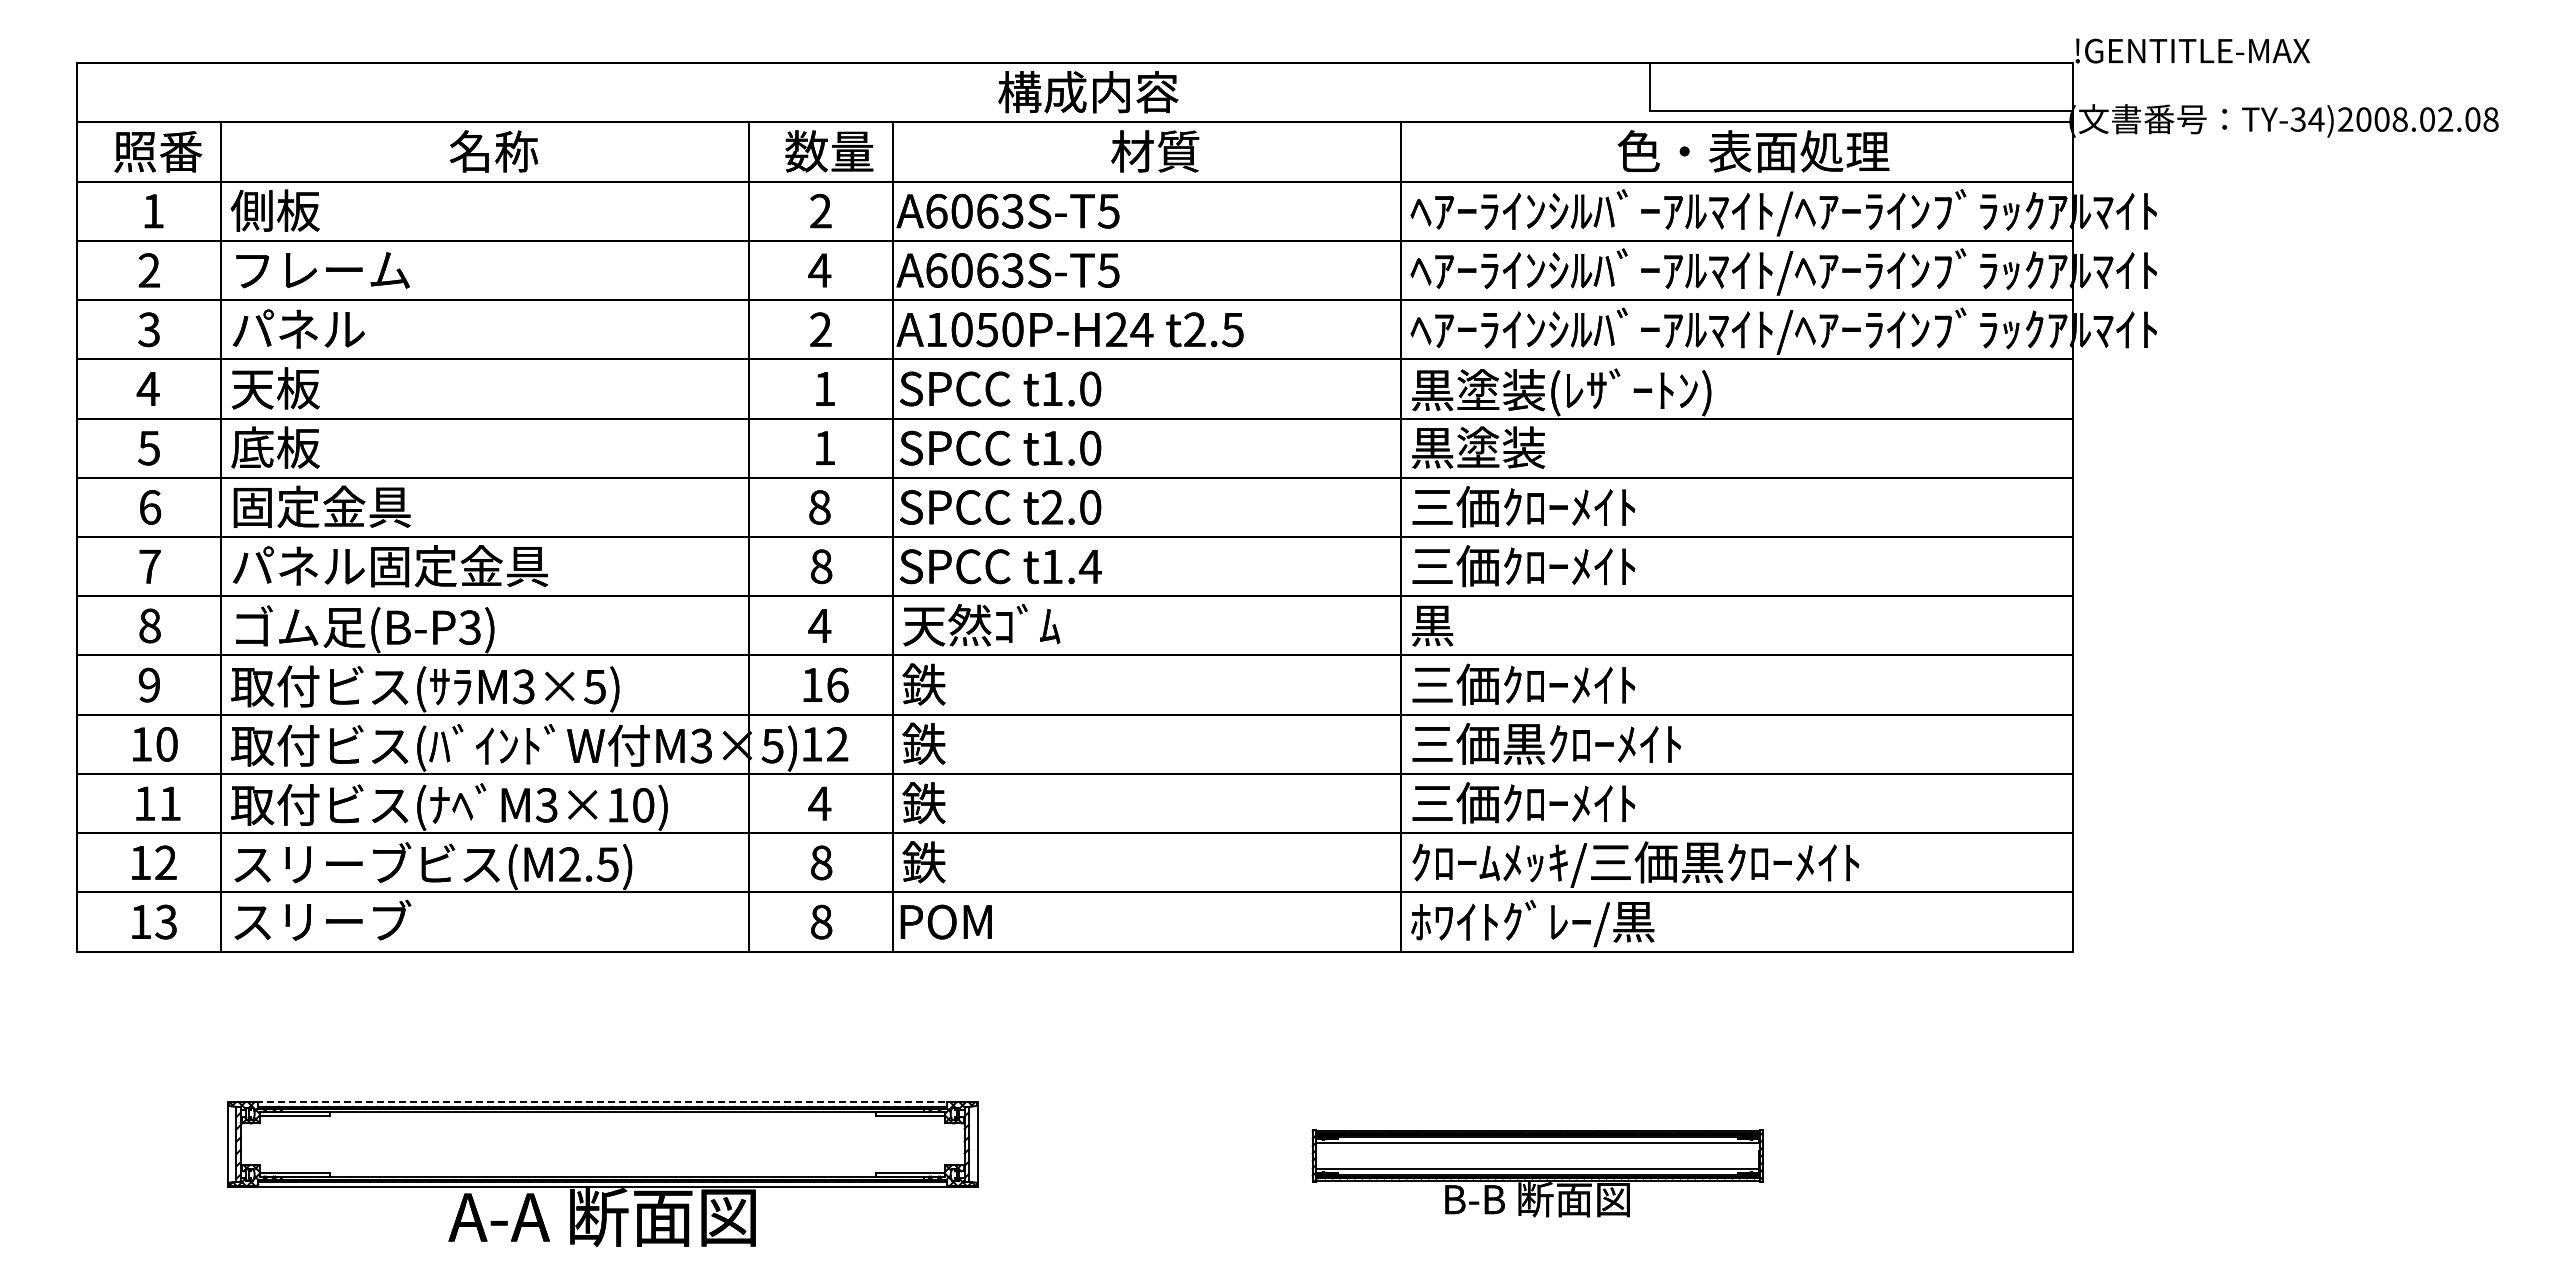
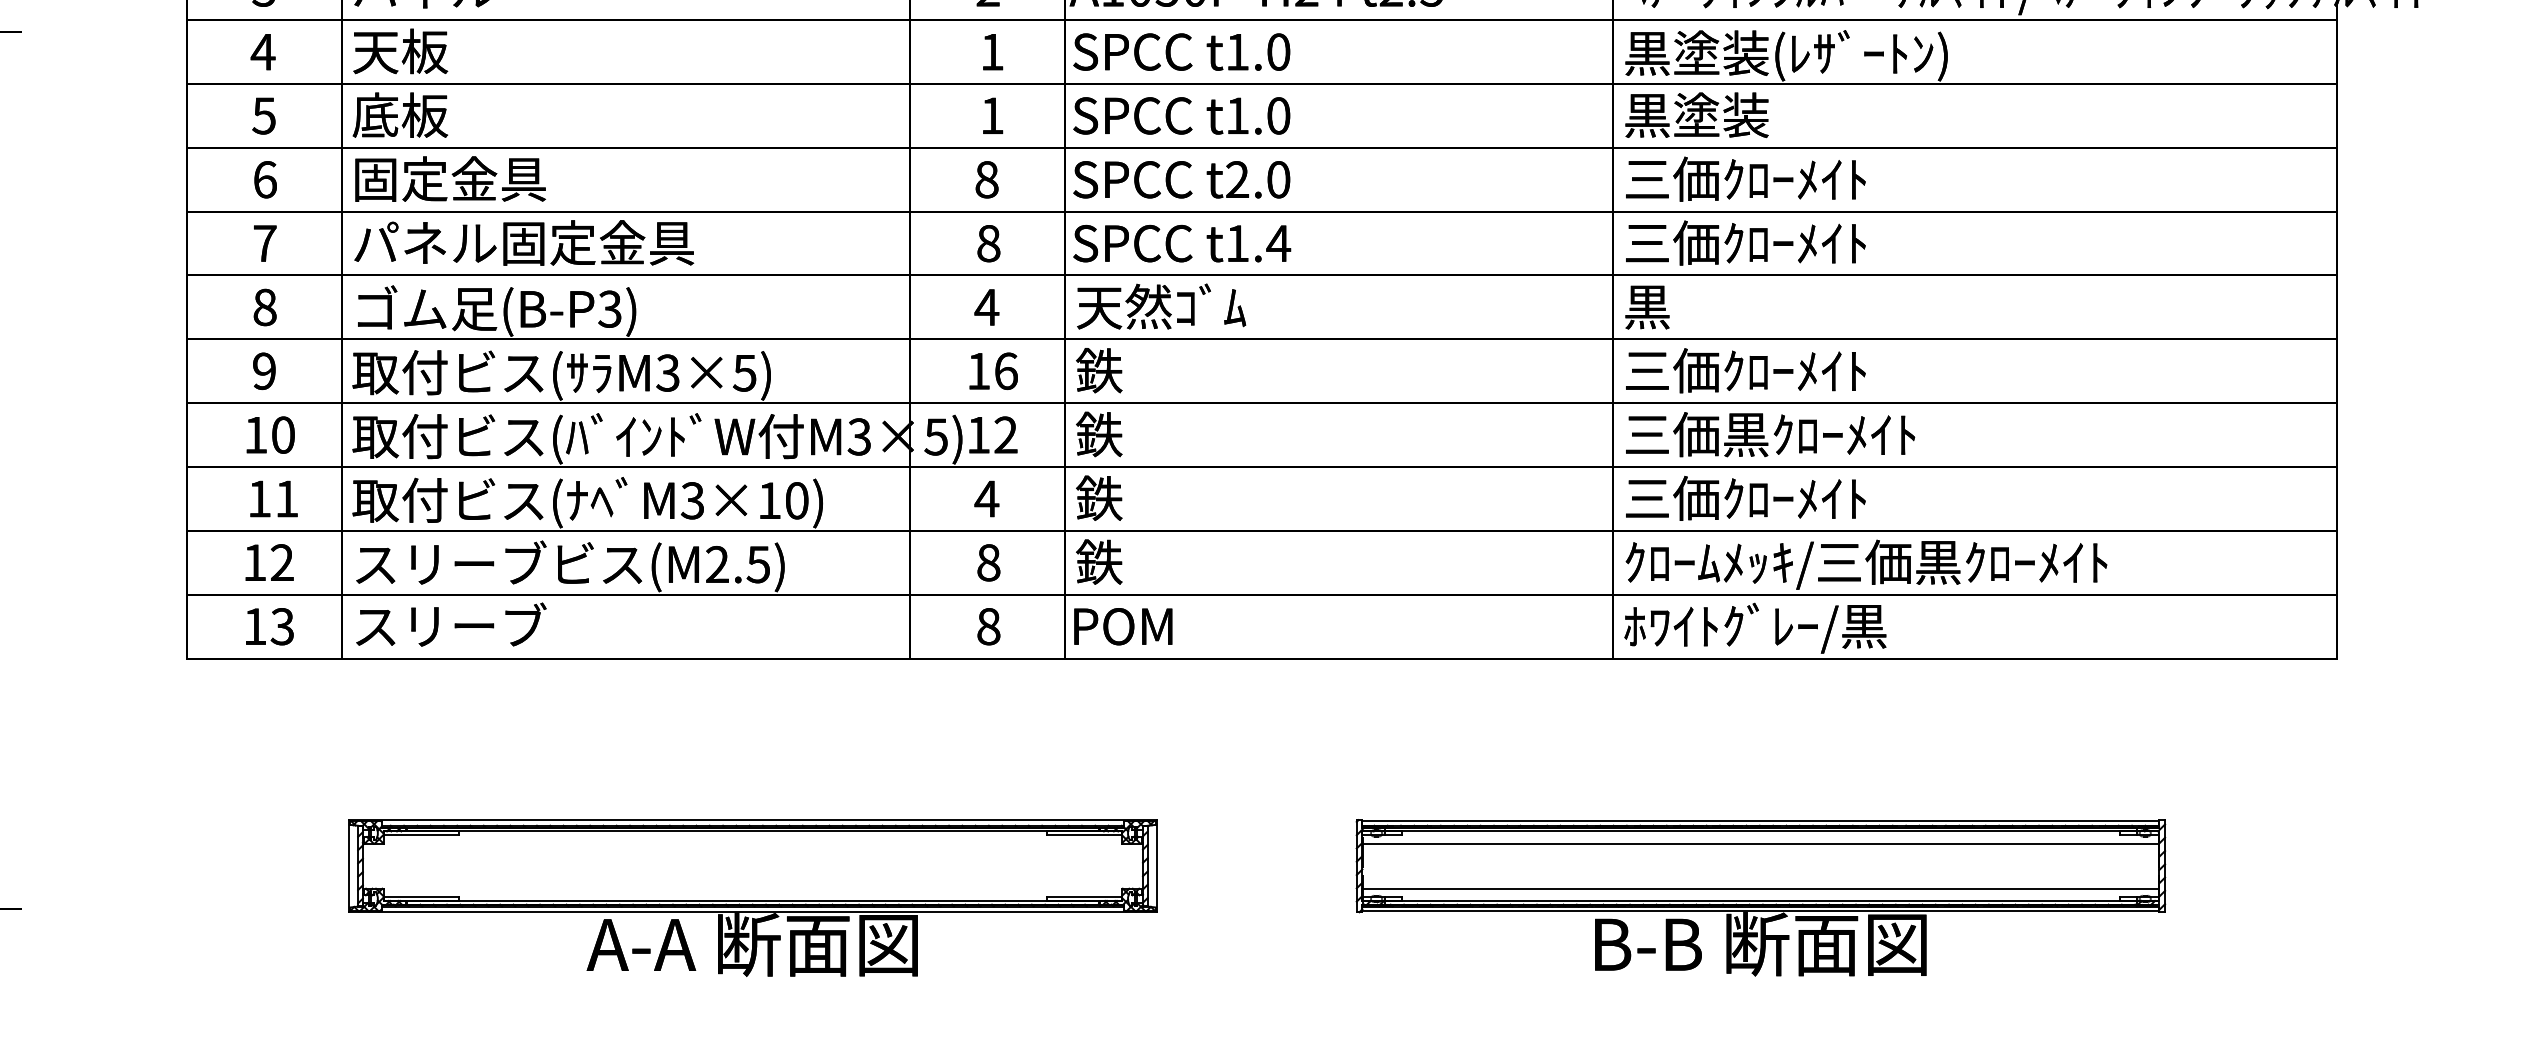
line: (602, 1101) -> (752, 820), dashed -> solid
part: (1537, 1173) -> (1760, 897), size x1.67

